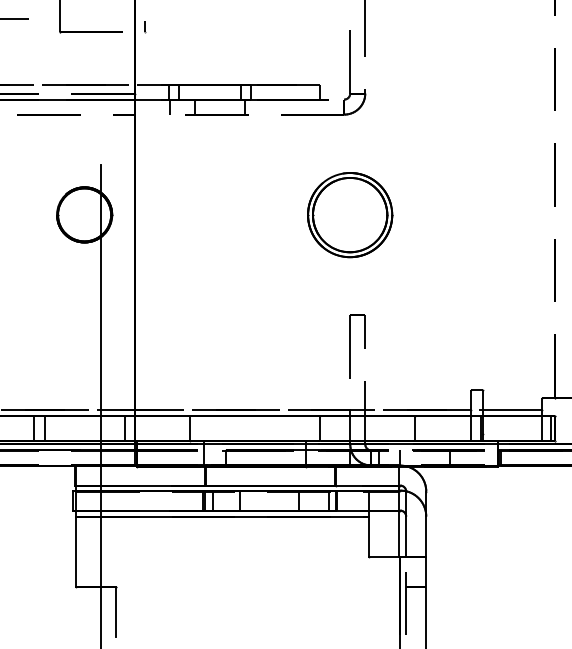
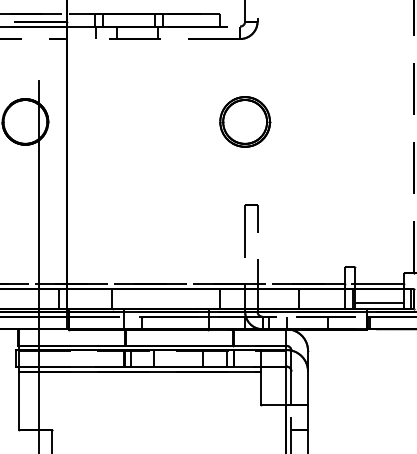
part: (350, 214) -> (245, 121), size x0.71
line: (512, 433) -> (379, 302), added

